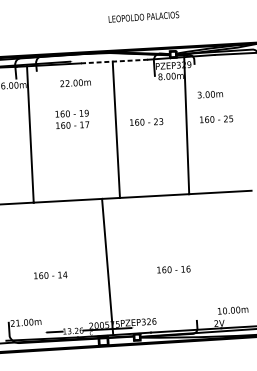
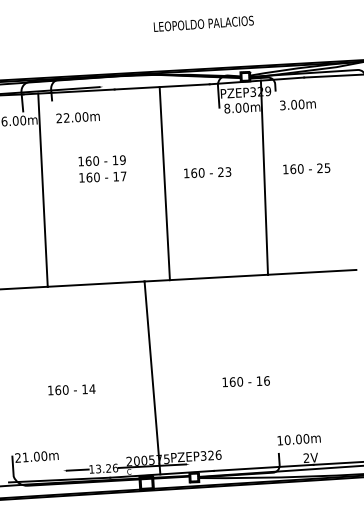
line: (114, 61) -> (162, 86), dashed -> solid
text: (75, 83) -> (77, 117), moved
text: (210, 94) -> (297, 104), moved
text: (232, 310) -> (298, 439), moved

